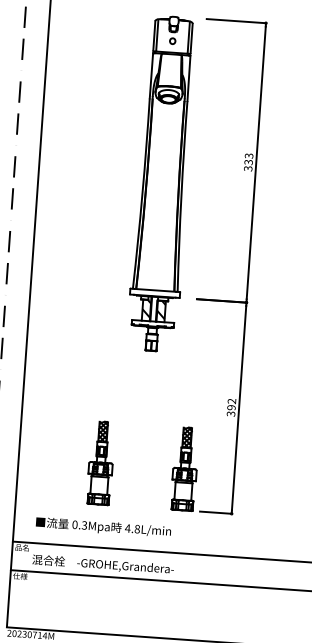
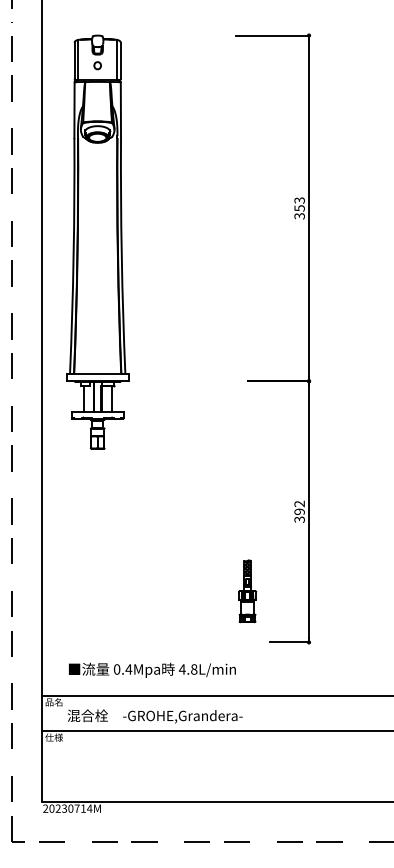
text: (248, 162) -> (299, 208), 333 -> 353
part: (162, 183) -> (97, 241), moved
part: (100, 463) -> (143, 591), removed
part: (184, 469) -> (247, 591), size x0.6
text: (84, 525) -> (128, 669), 0.3Mpa -> 0.4Mpa

